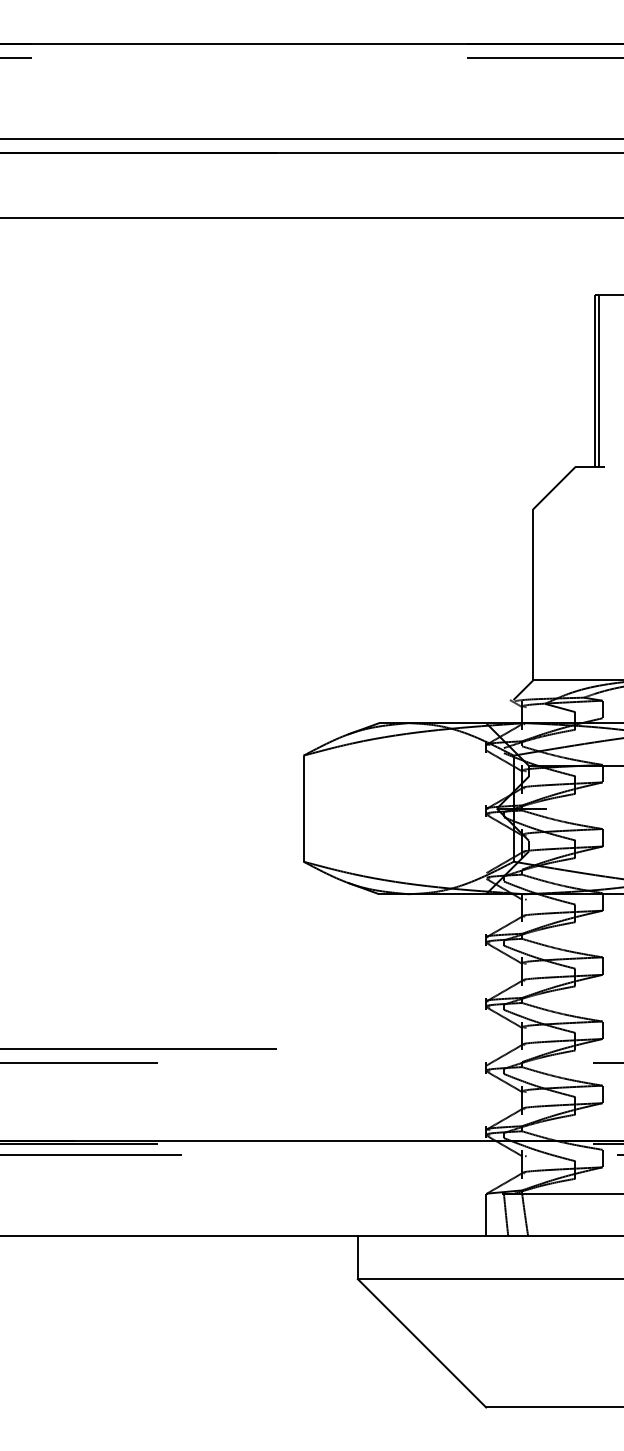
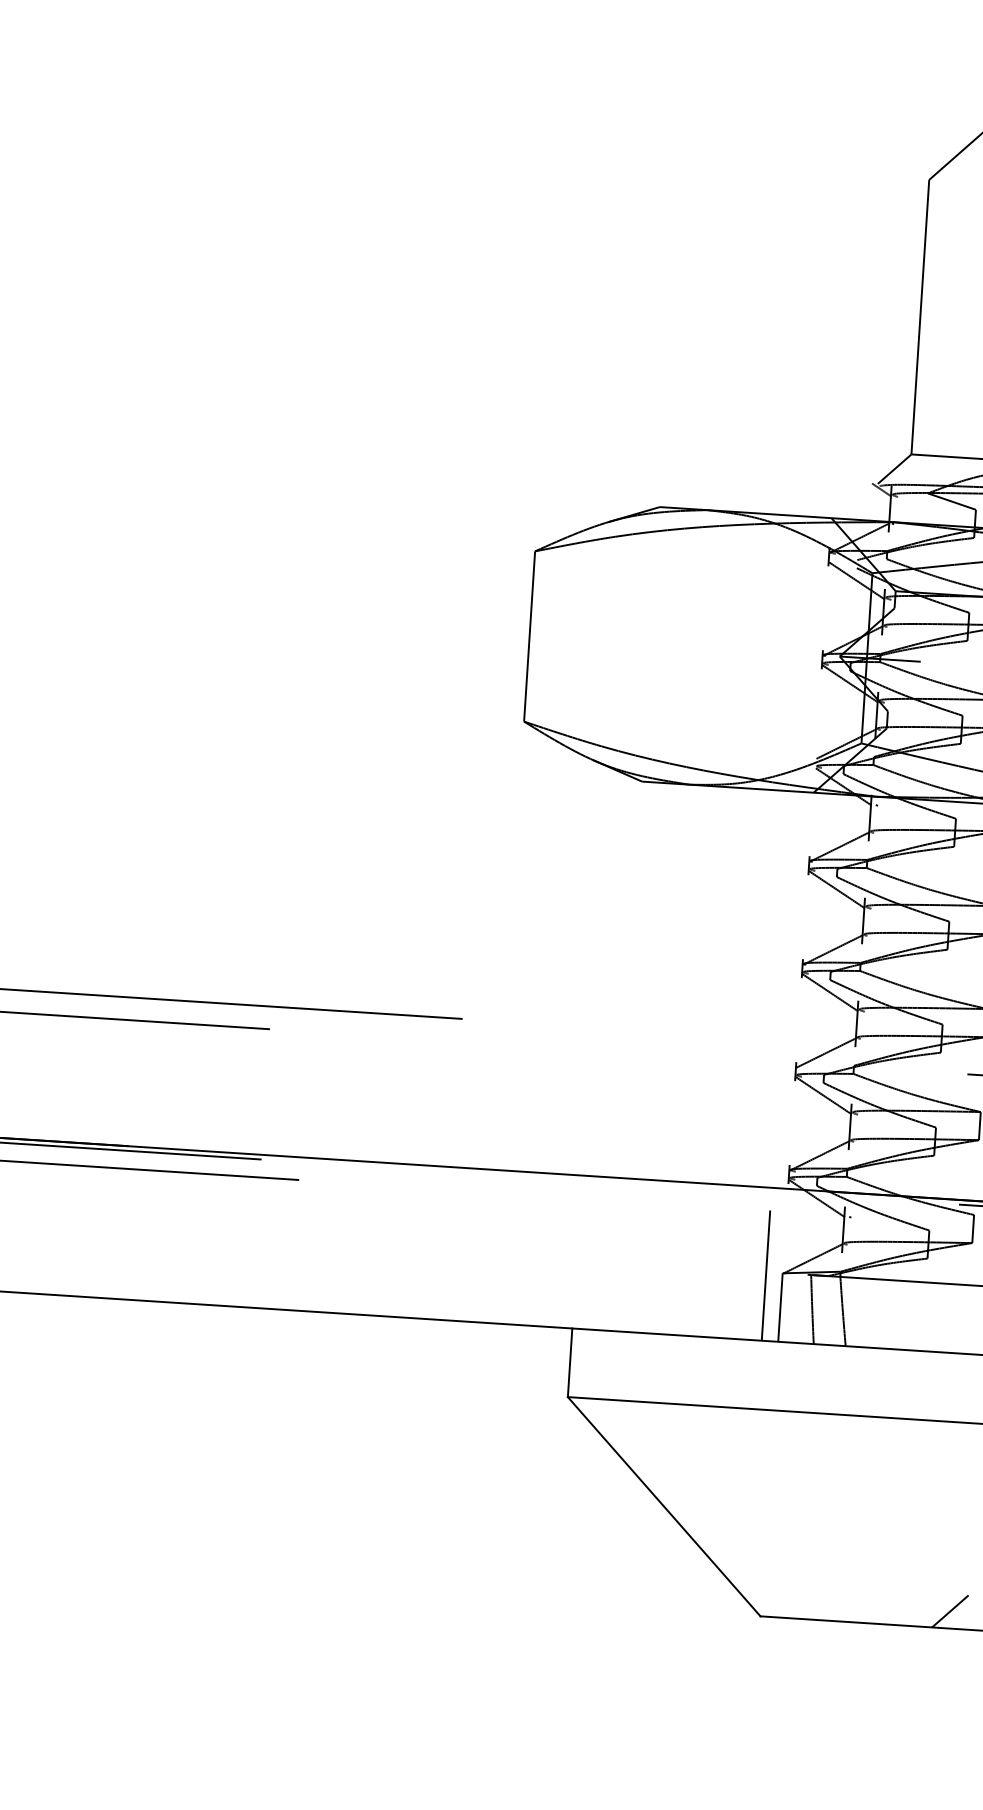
line: (475, 1195) -> (765, 1275), added
line: (603, 1396) -> (949, 1610), added

